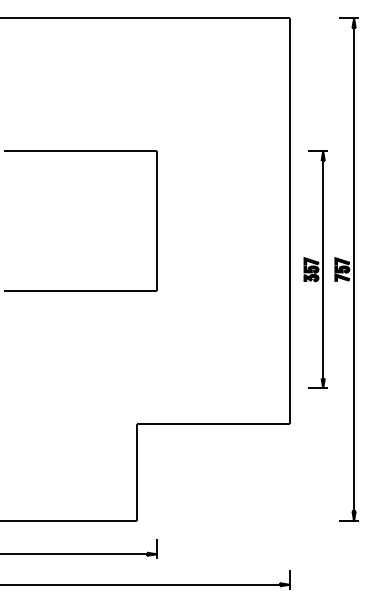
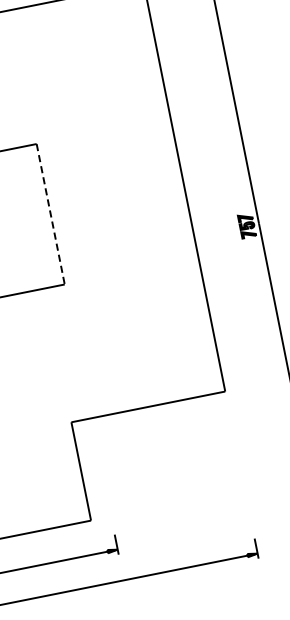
line: (156, 220) -> (50, 213), solid -> dashed
part: (315, 269) -> (220, 231), removed

